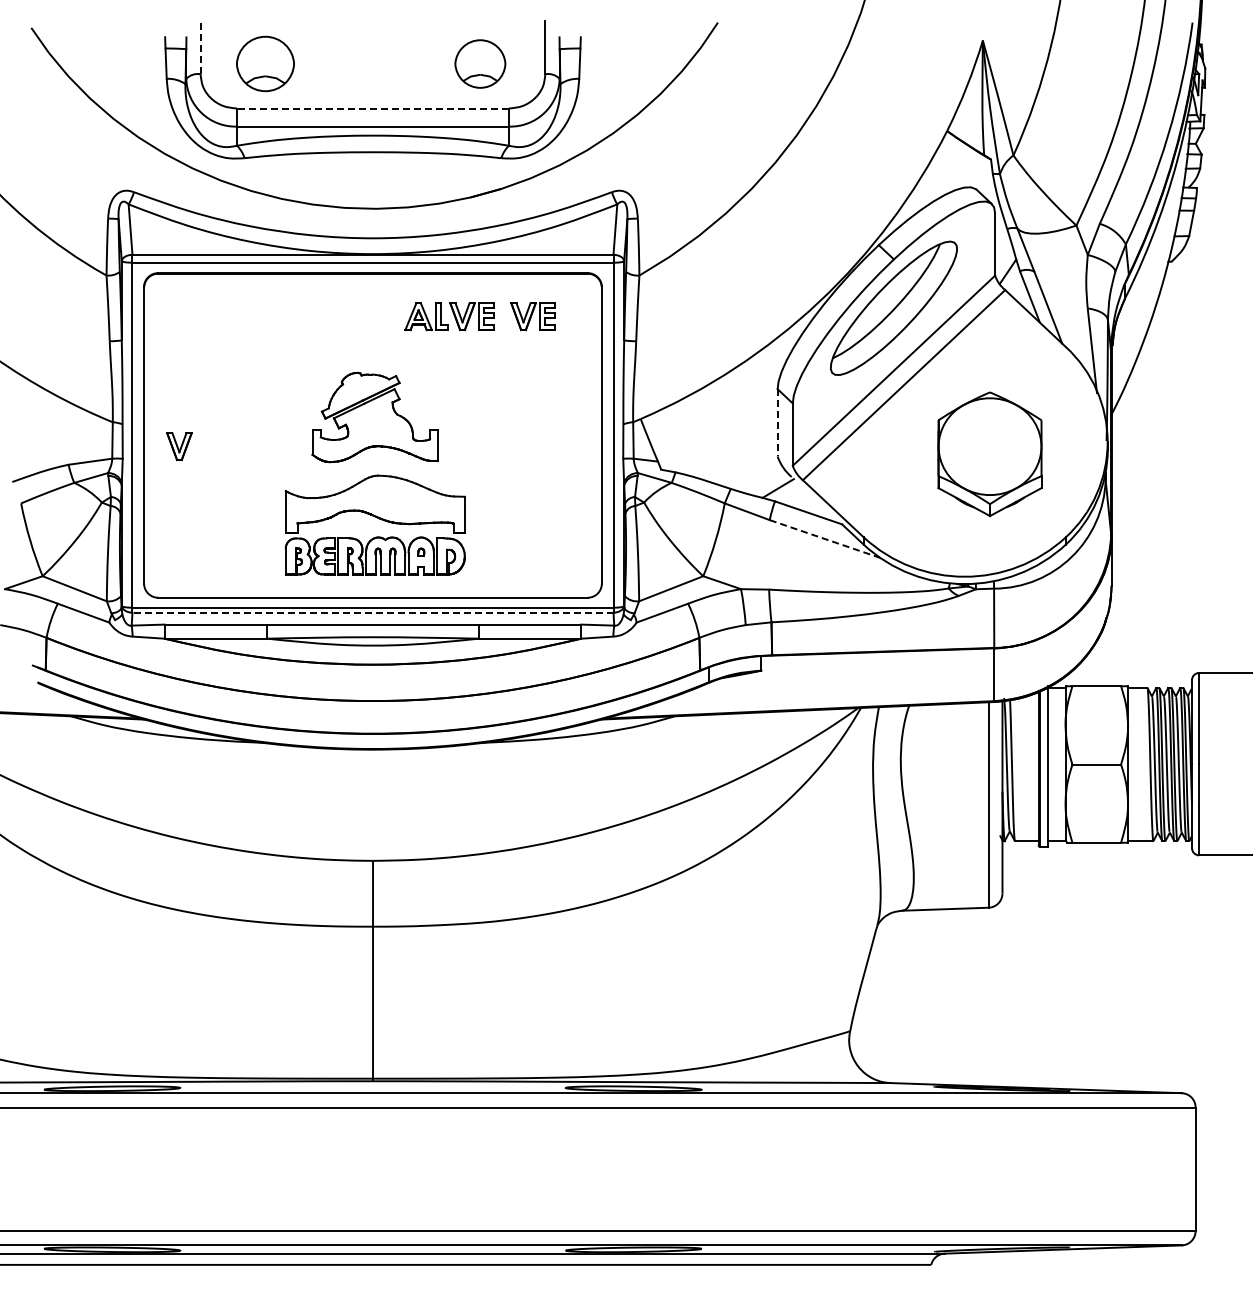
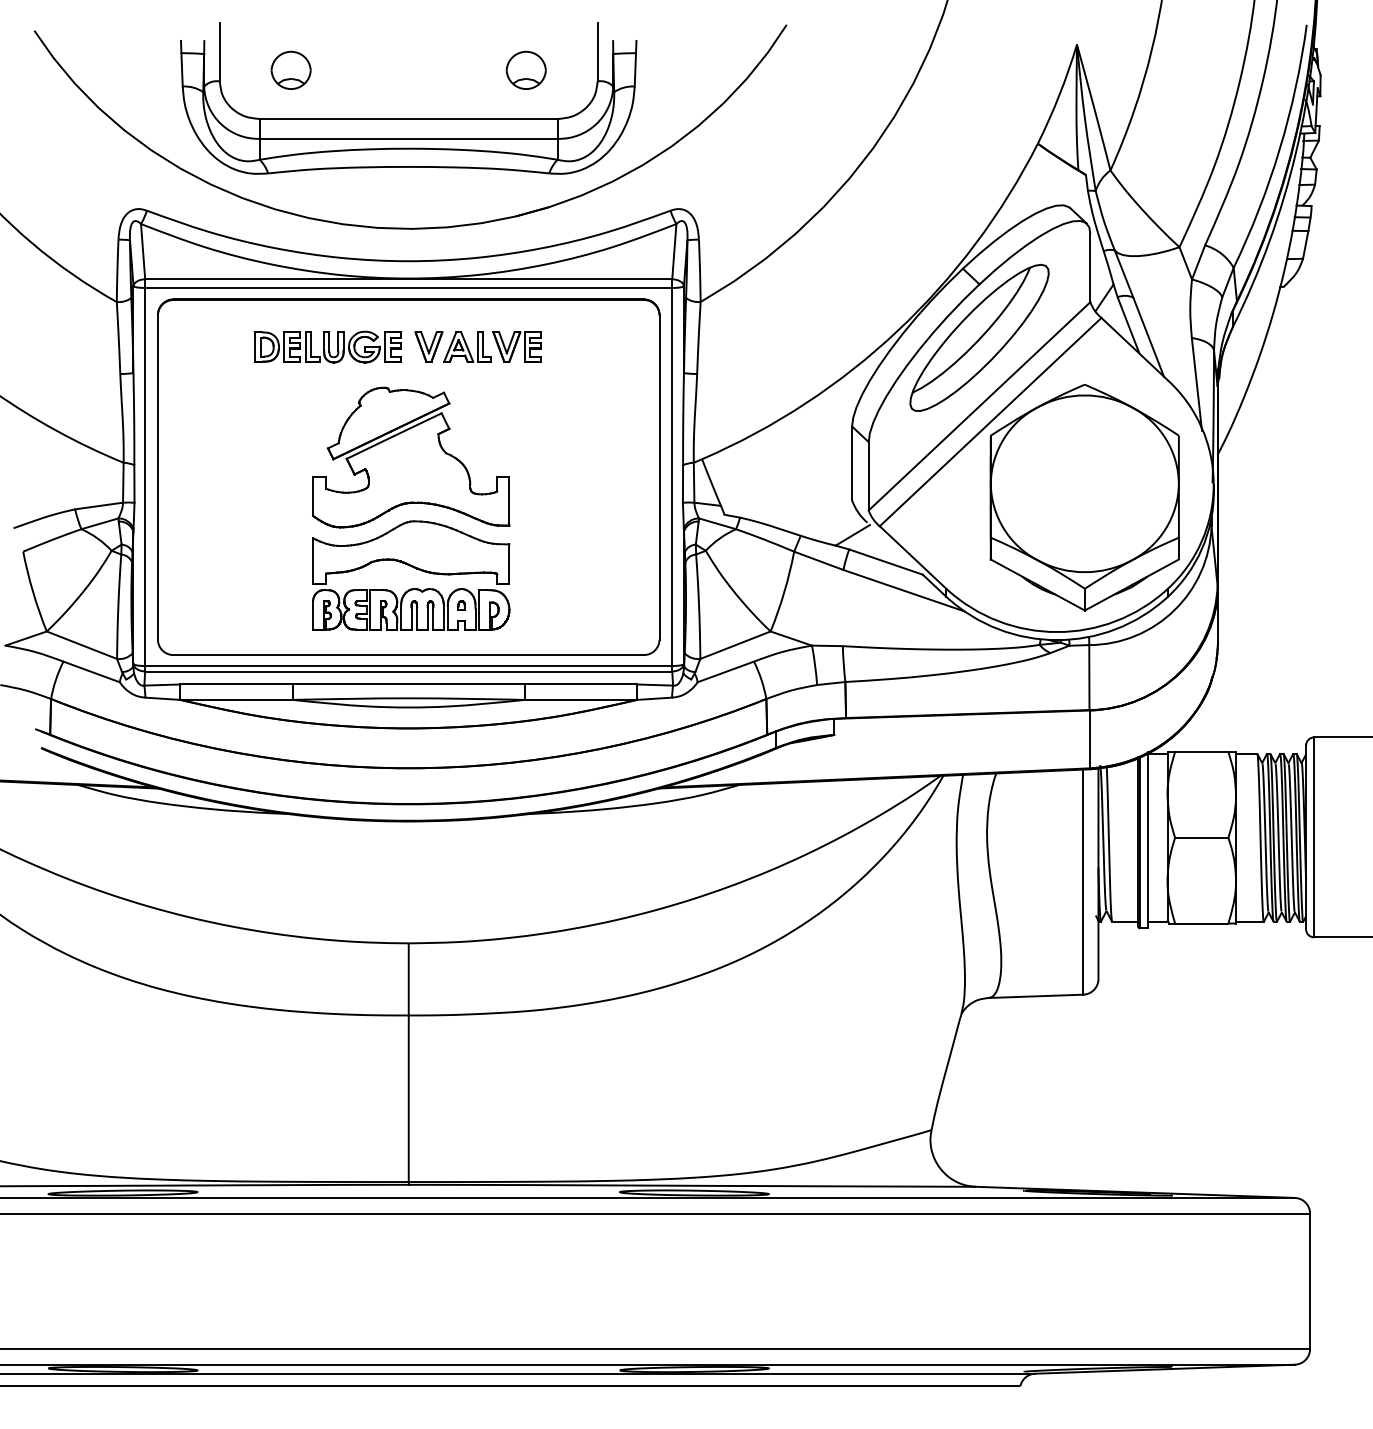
line: (200, 47) -> (219, 52), dashed -> solid
part: (265, 64) -> (290, 70), size x0.62
part: (479, 64) -> (525, 70), size x0.71
line: (372, 108) -> (408, 118), dashed -> solid
part: (299, 316) -> (328, 346), added
part: (532, 316) -> (583, 346), removed
part: (374, 417) -> (410, 457), size x1.43
line: (777, 422) -> (851, 463), dashed -> solid
part: (179, 446) -> (429, 346), moved
part: (989, 454) -> (1084, 498), size x1.67
line: (825, 539) -> (904, 591), dashed -> solid
line: (372, 612) -> (408, 671), dashed -> solid

